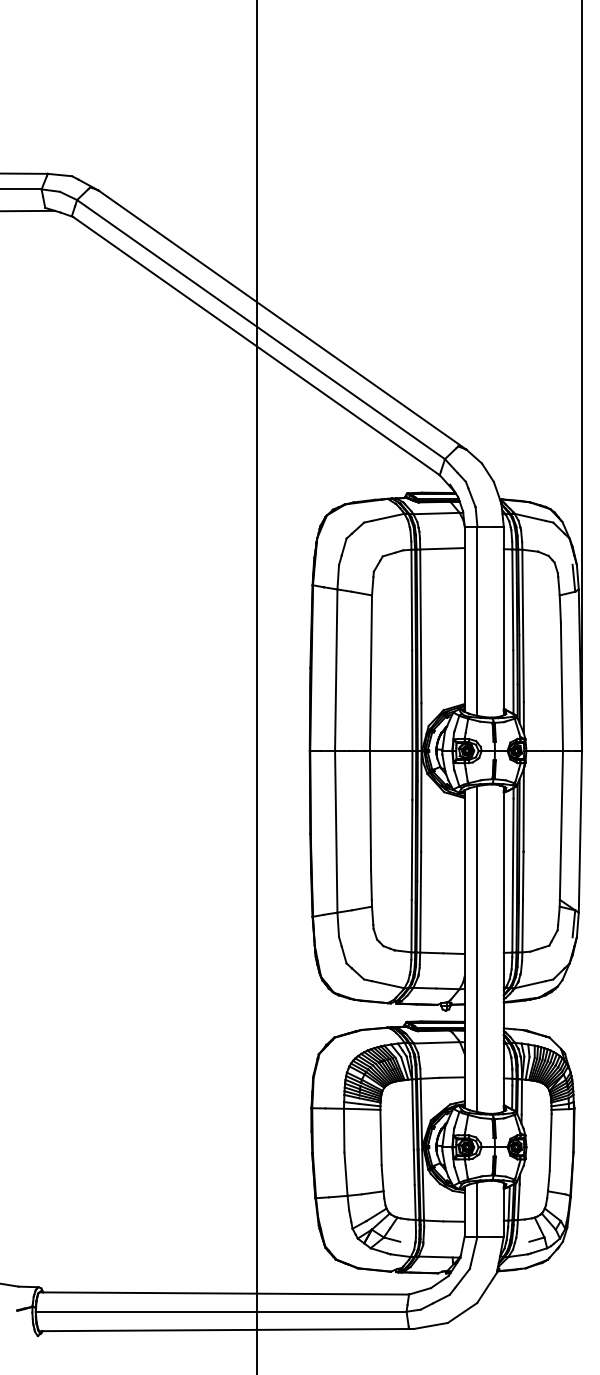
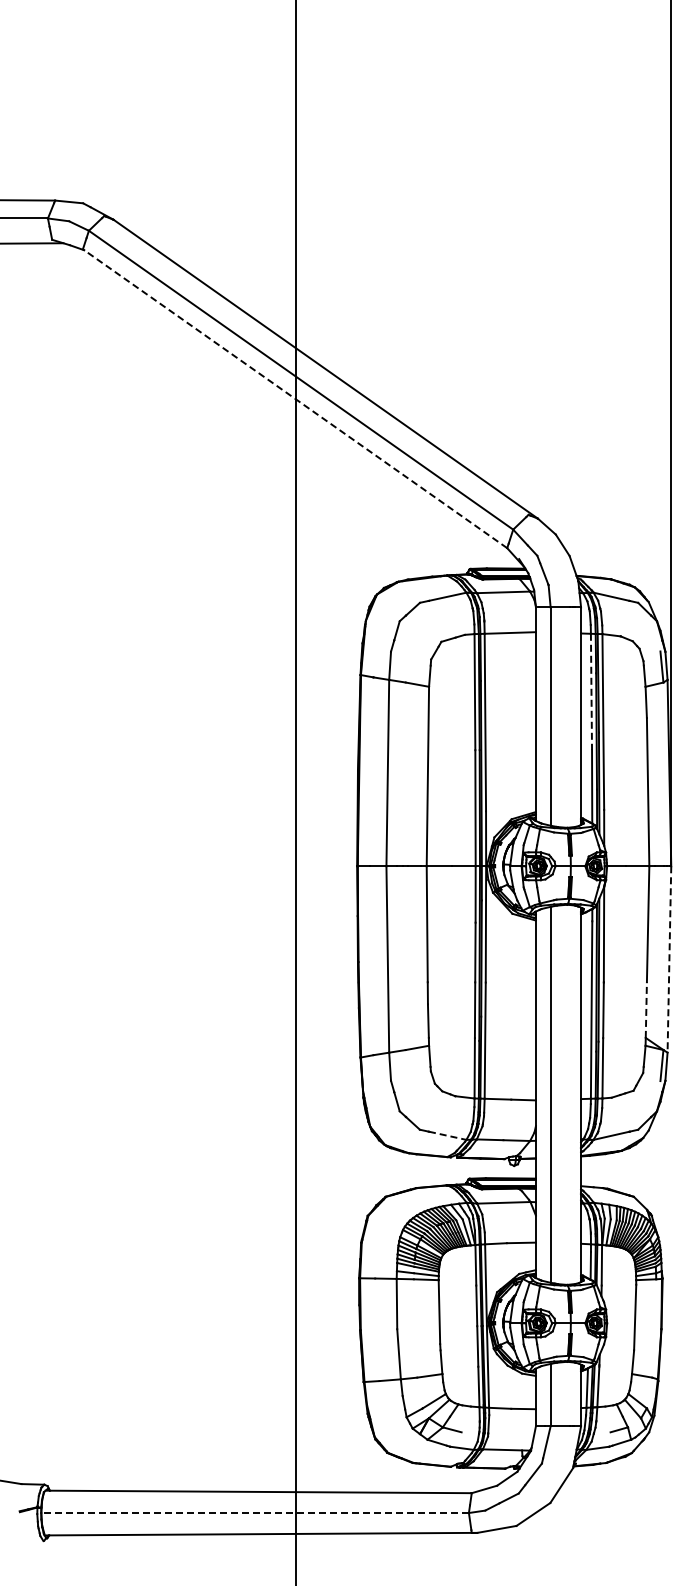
line: (255, 345) -> (294, 398), solid -> dashed
line: (512, 600) -> (591, 692), solid -> dashed
line: (580, 831) -> (669, 959), solid -> dashed
line: (560, 876) -> (646, 1010), solid -> dashed
line: (388, 984) -> (448, 1135), solid -> dashed
line: (221, 1312) -> (255, 1513), solid -> dashed

